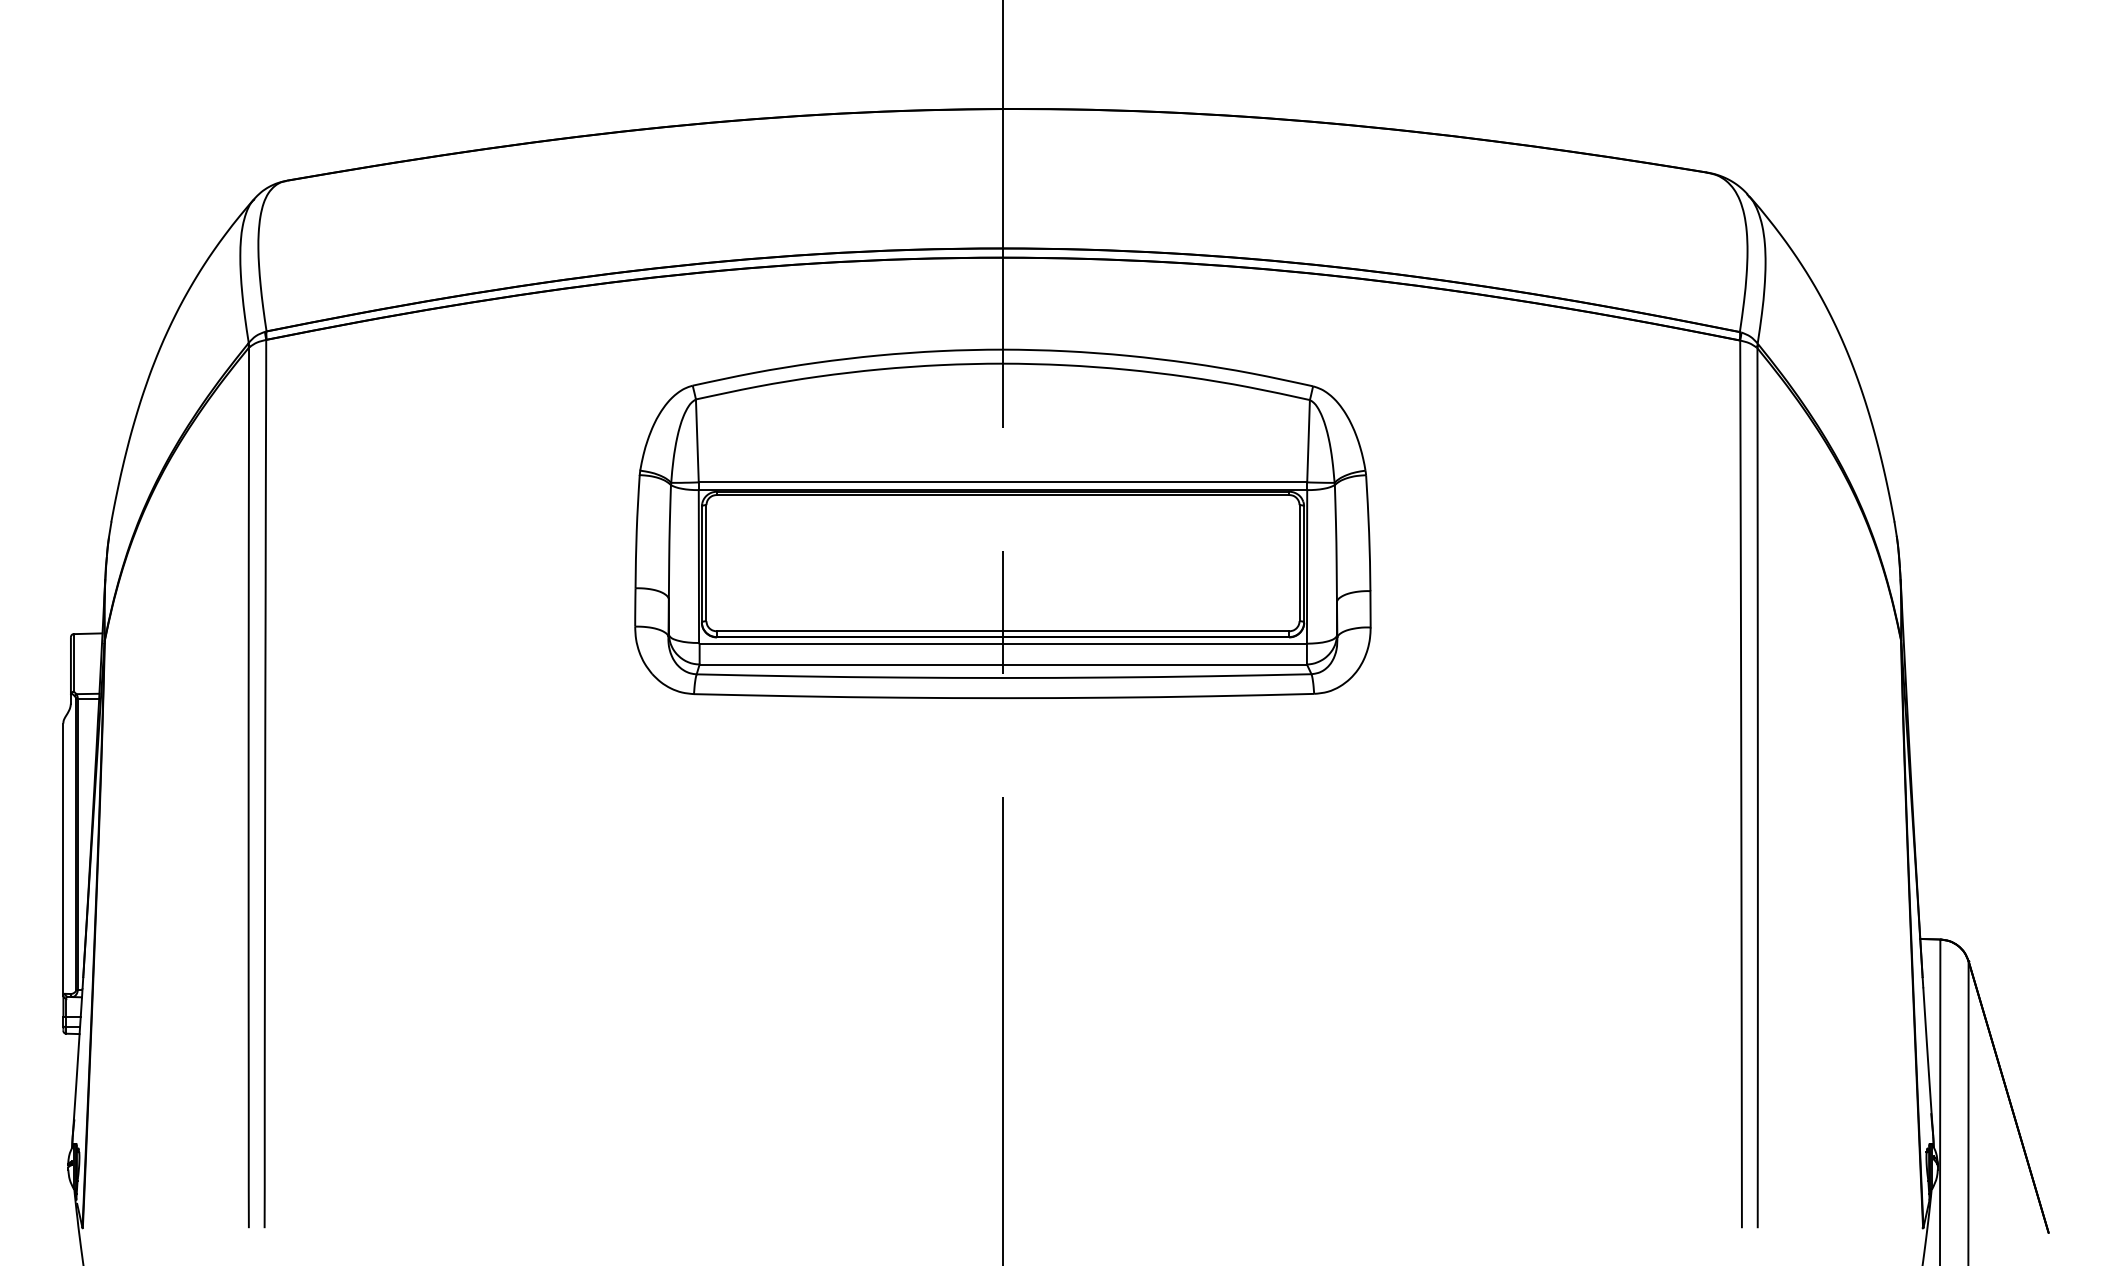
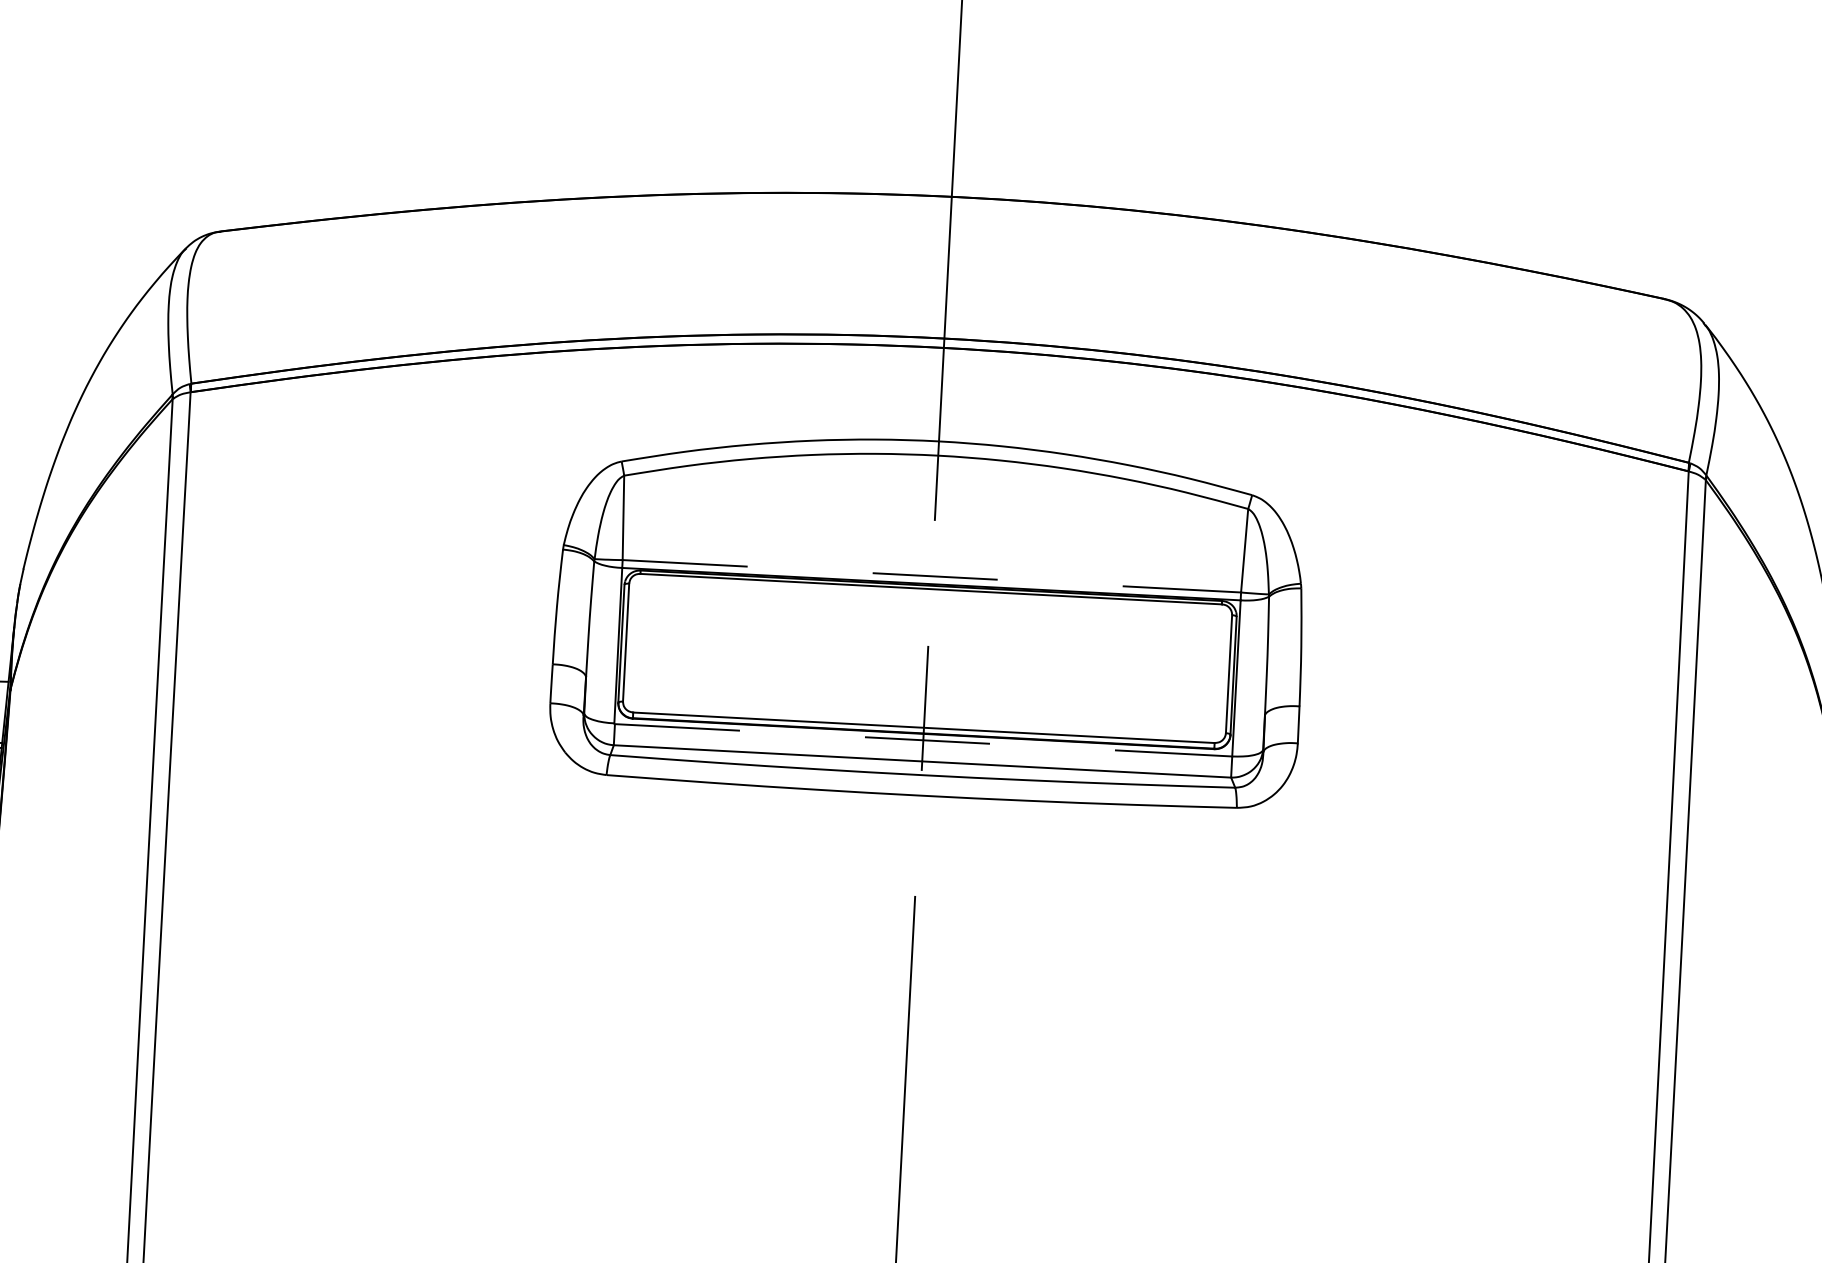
line: (1003, 482) -> (932, 576), solid -> dashed
line: (1003, 643) -> (923, 740), solid -> dashed

